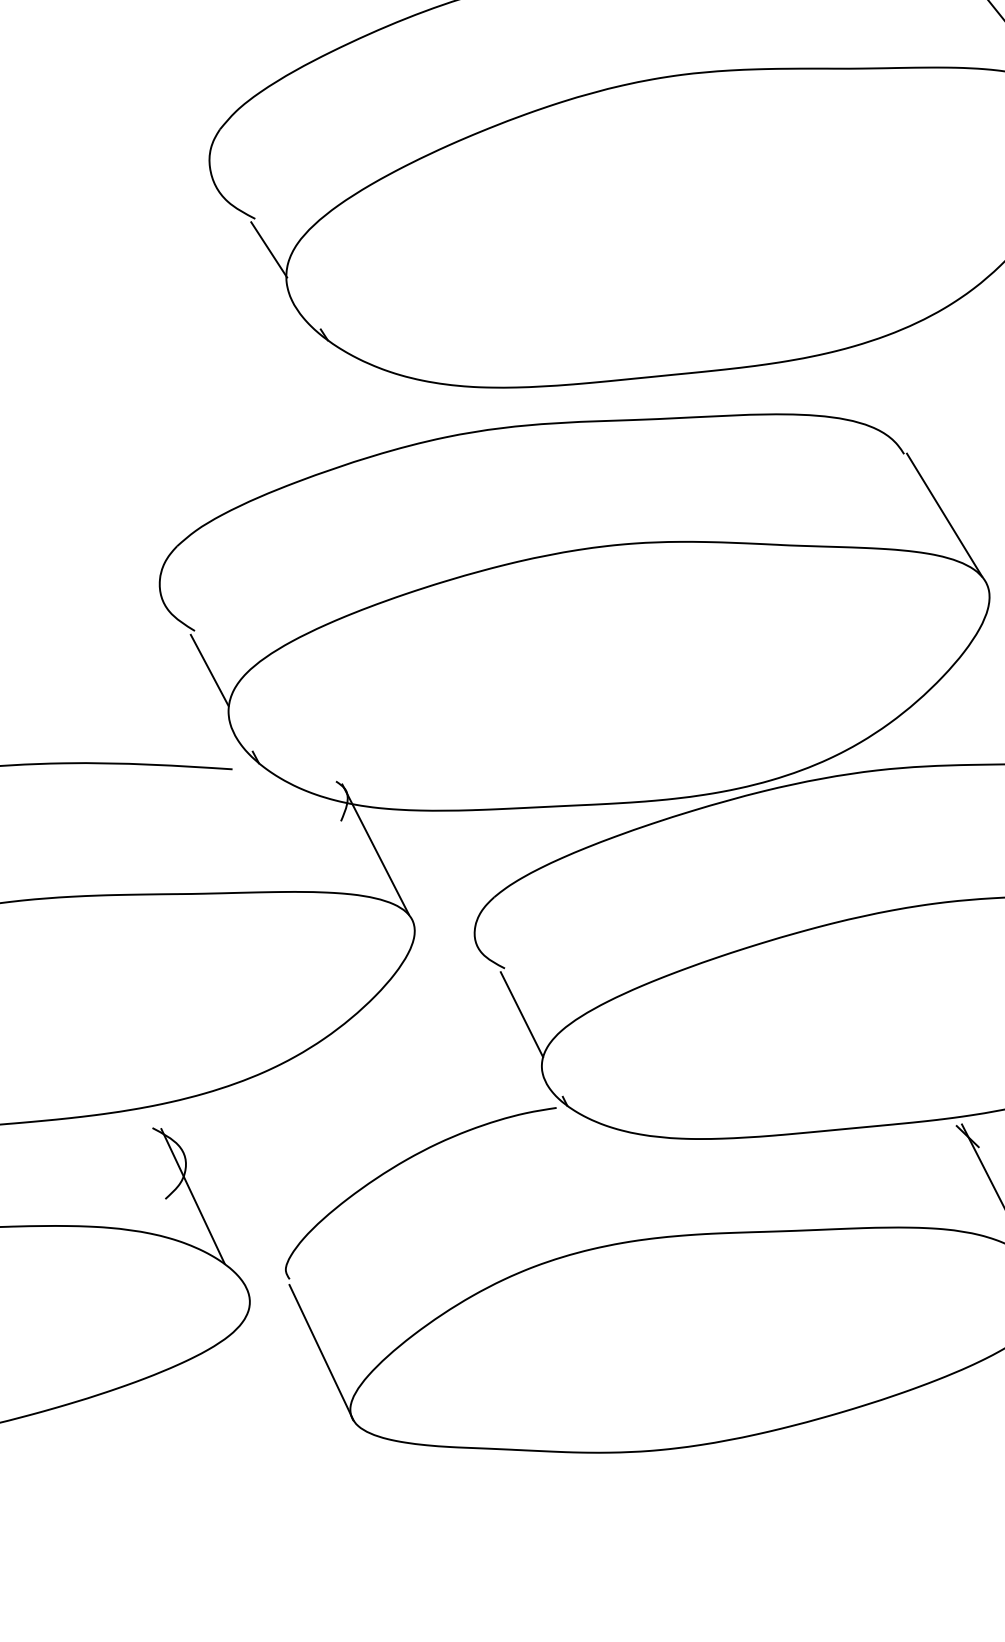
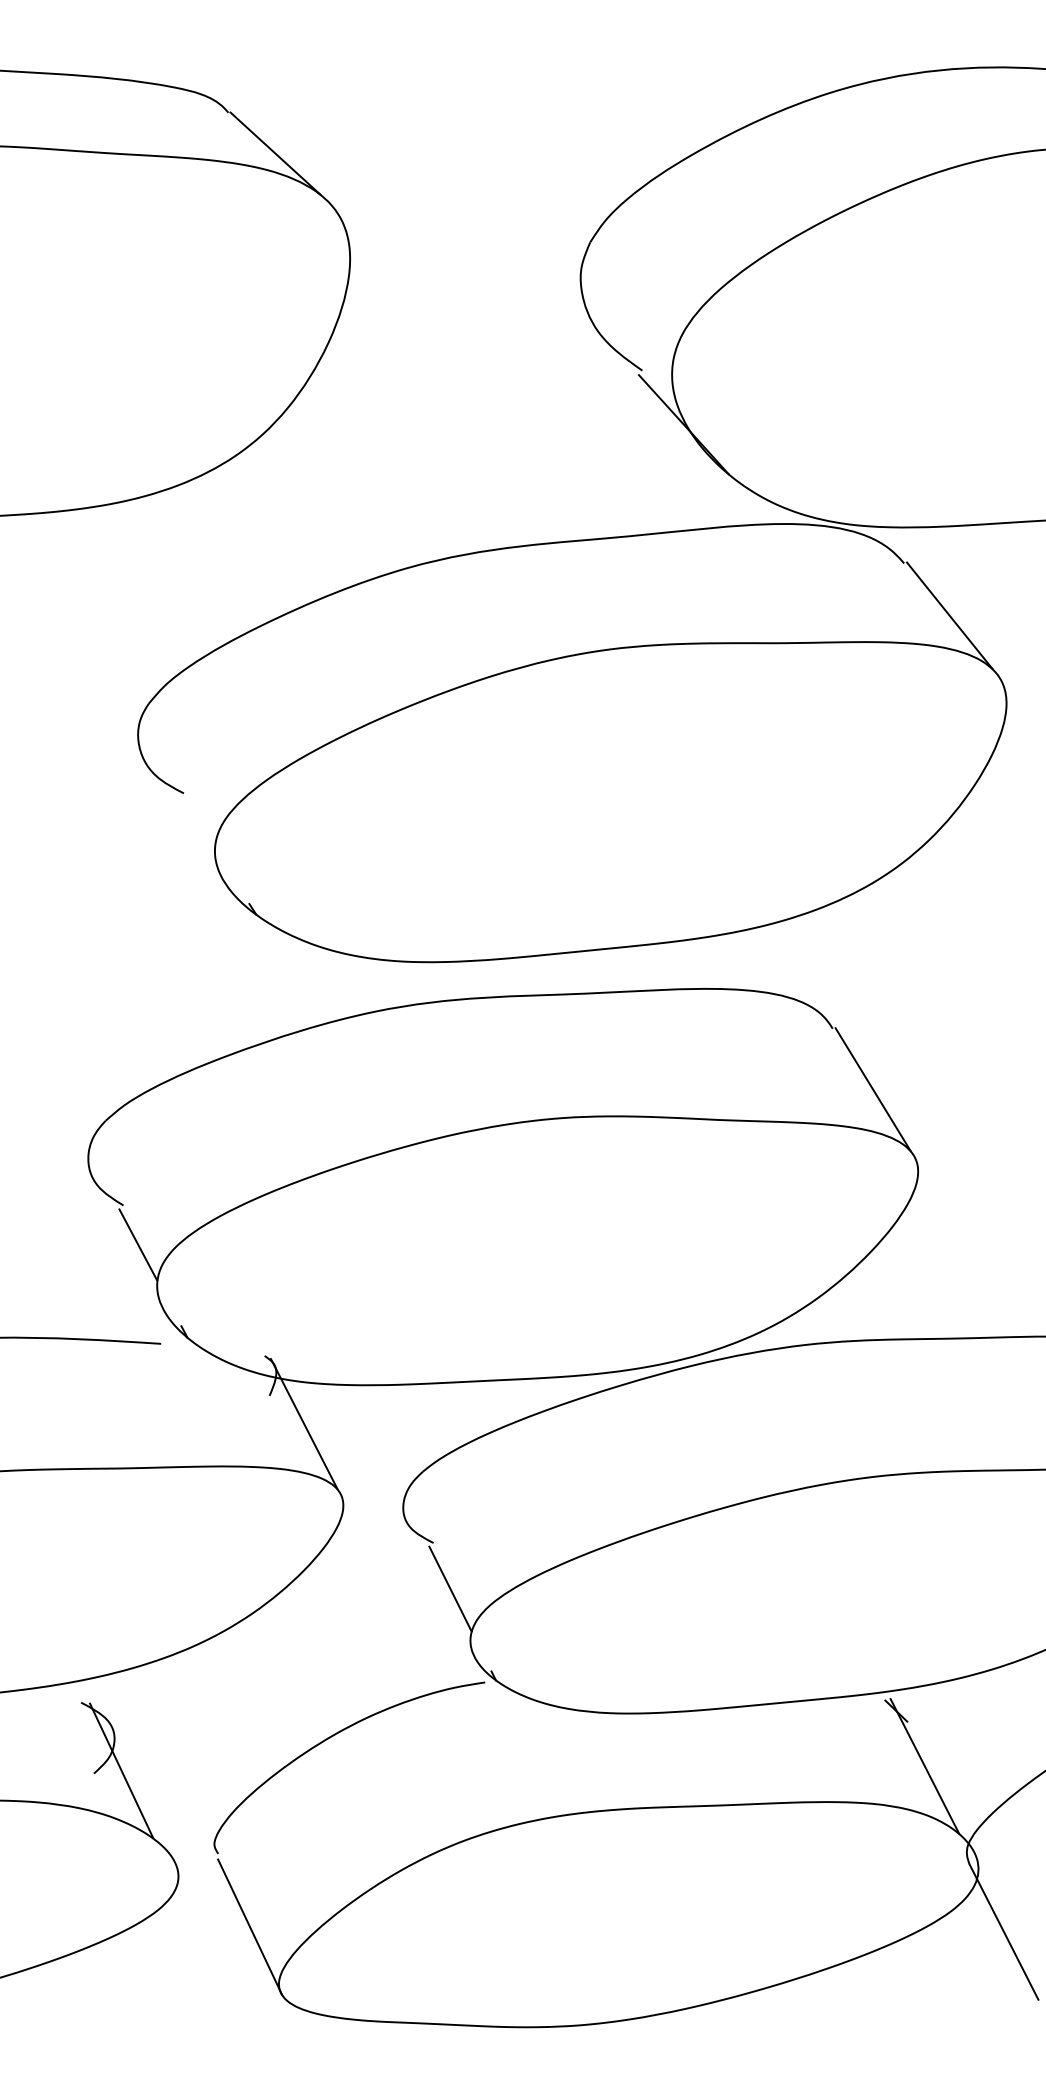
line: (268, 249) -> (197, 824), removed

